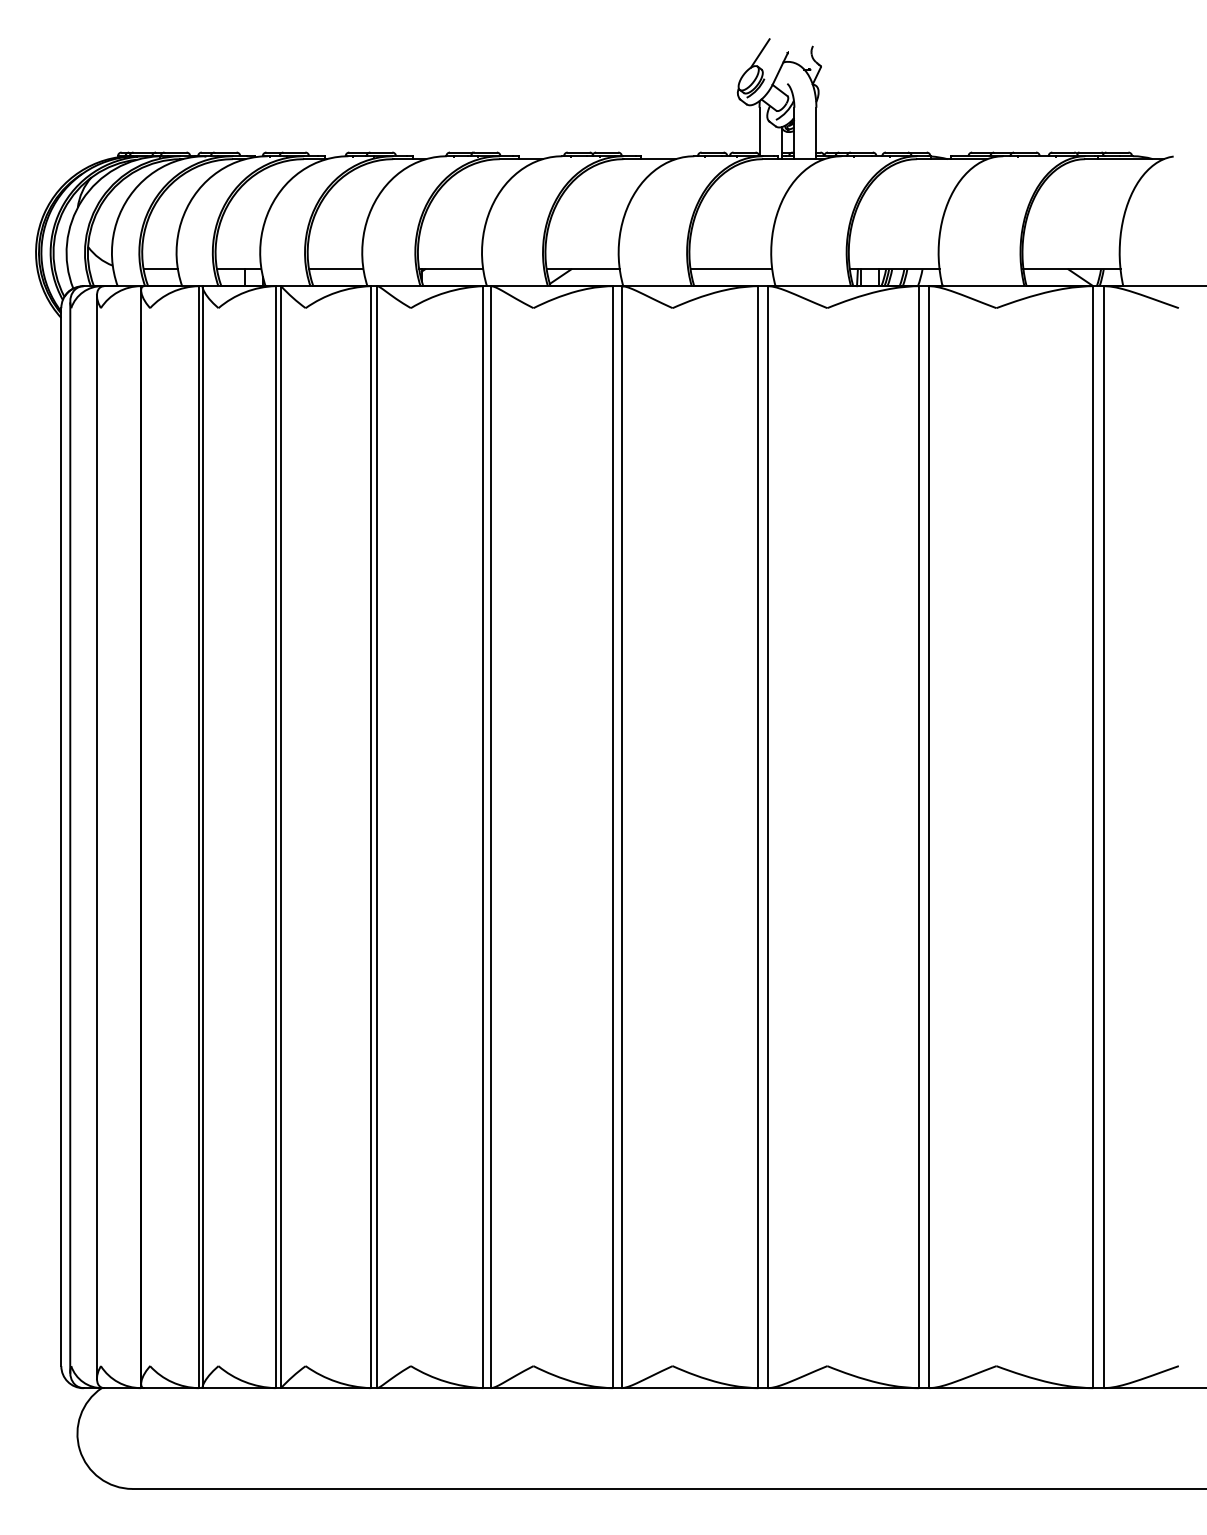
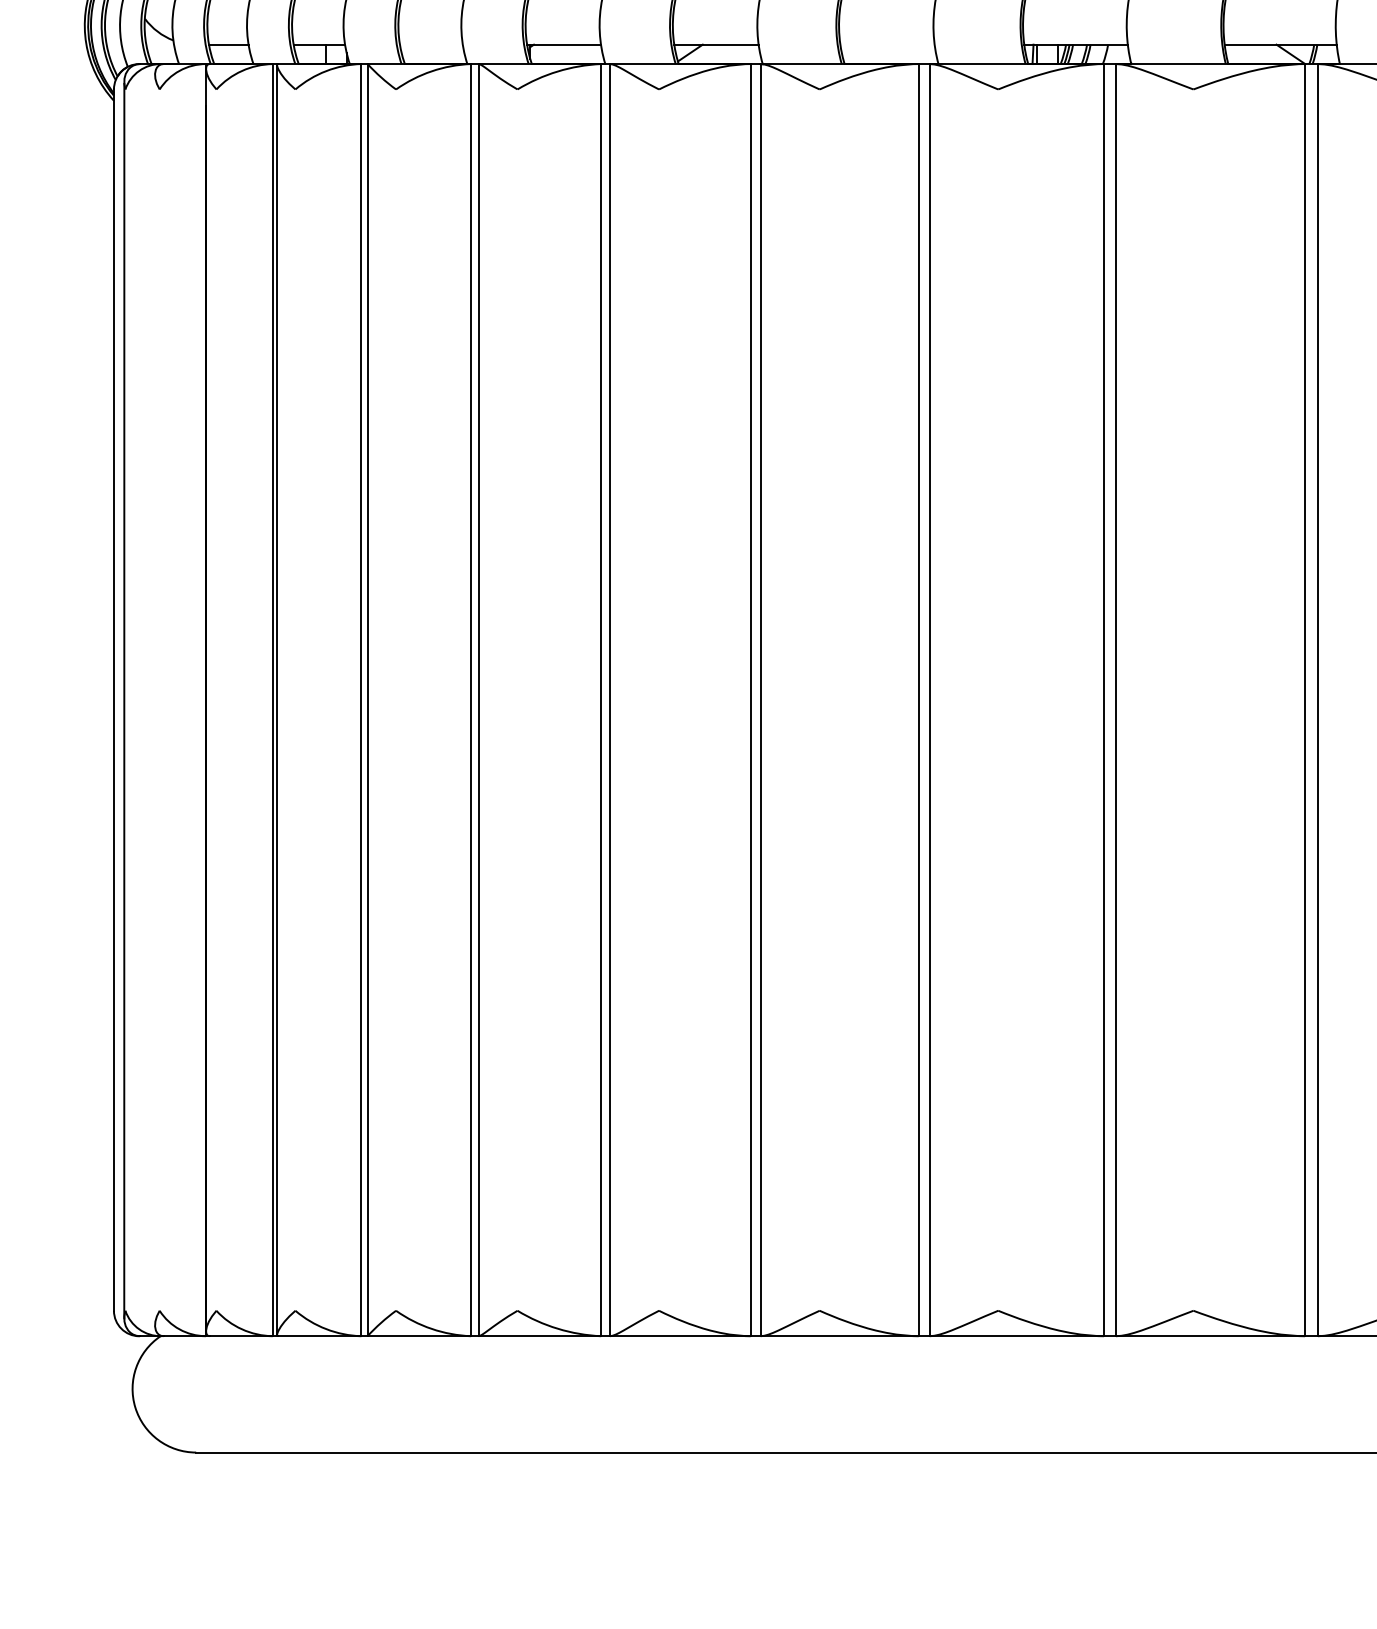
line: (336, 269) -> (431, 44), removed
line: (731, 269) -> (887, 44), removed
line: (96, 836) -> (154, 699), removed

